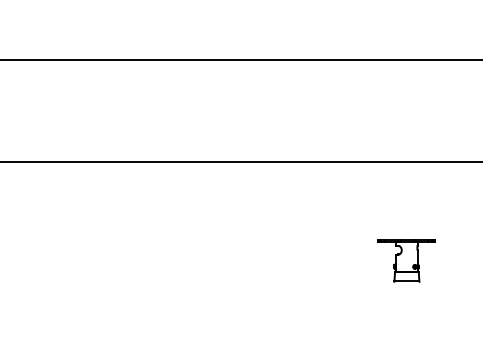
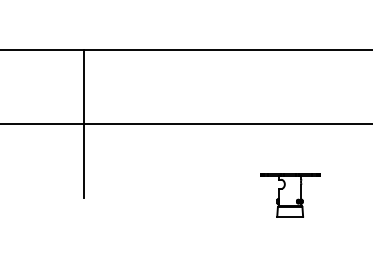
line: (121, 161) -> (83, 123), added
part: (407, 261) -> (290, 195), size x1.43

